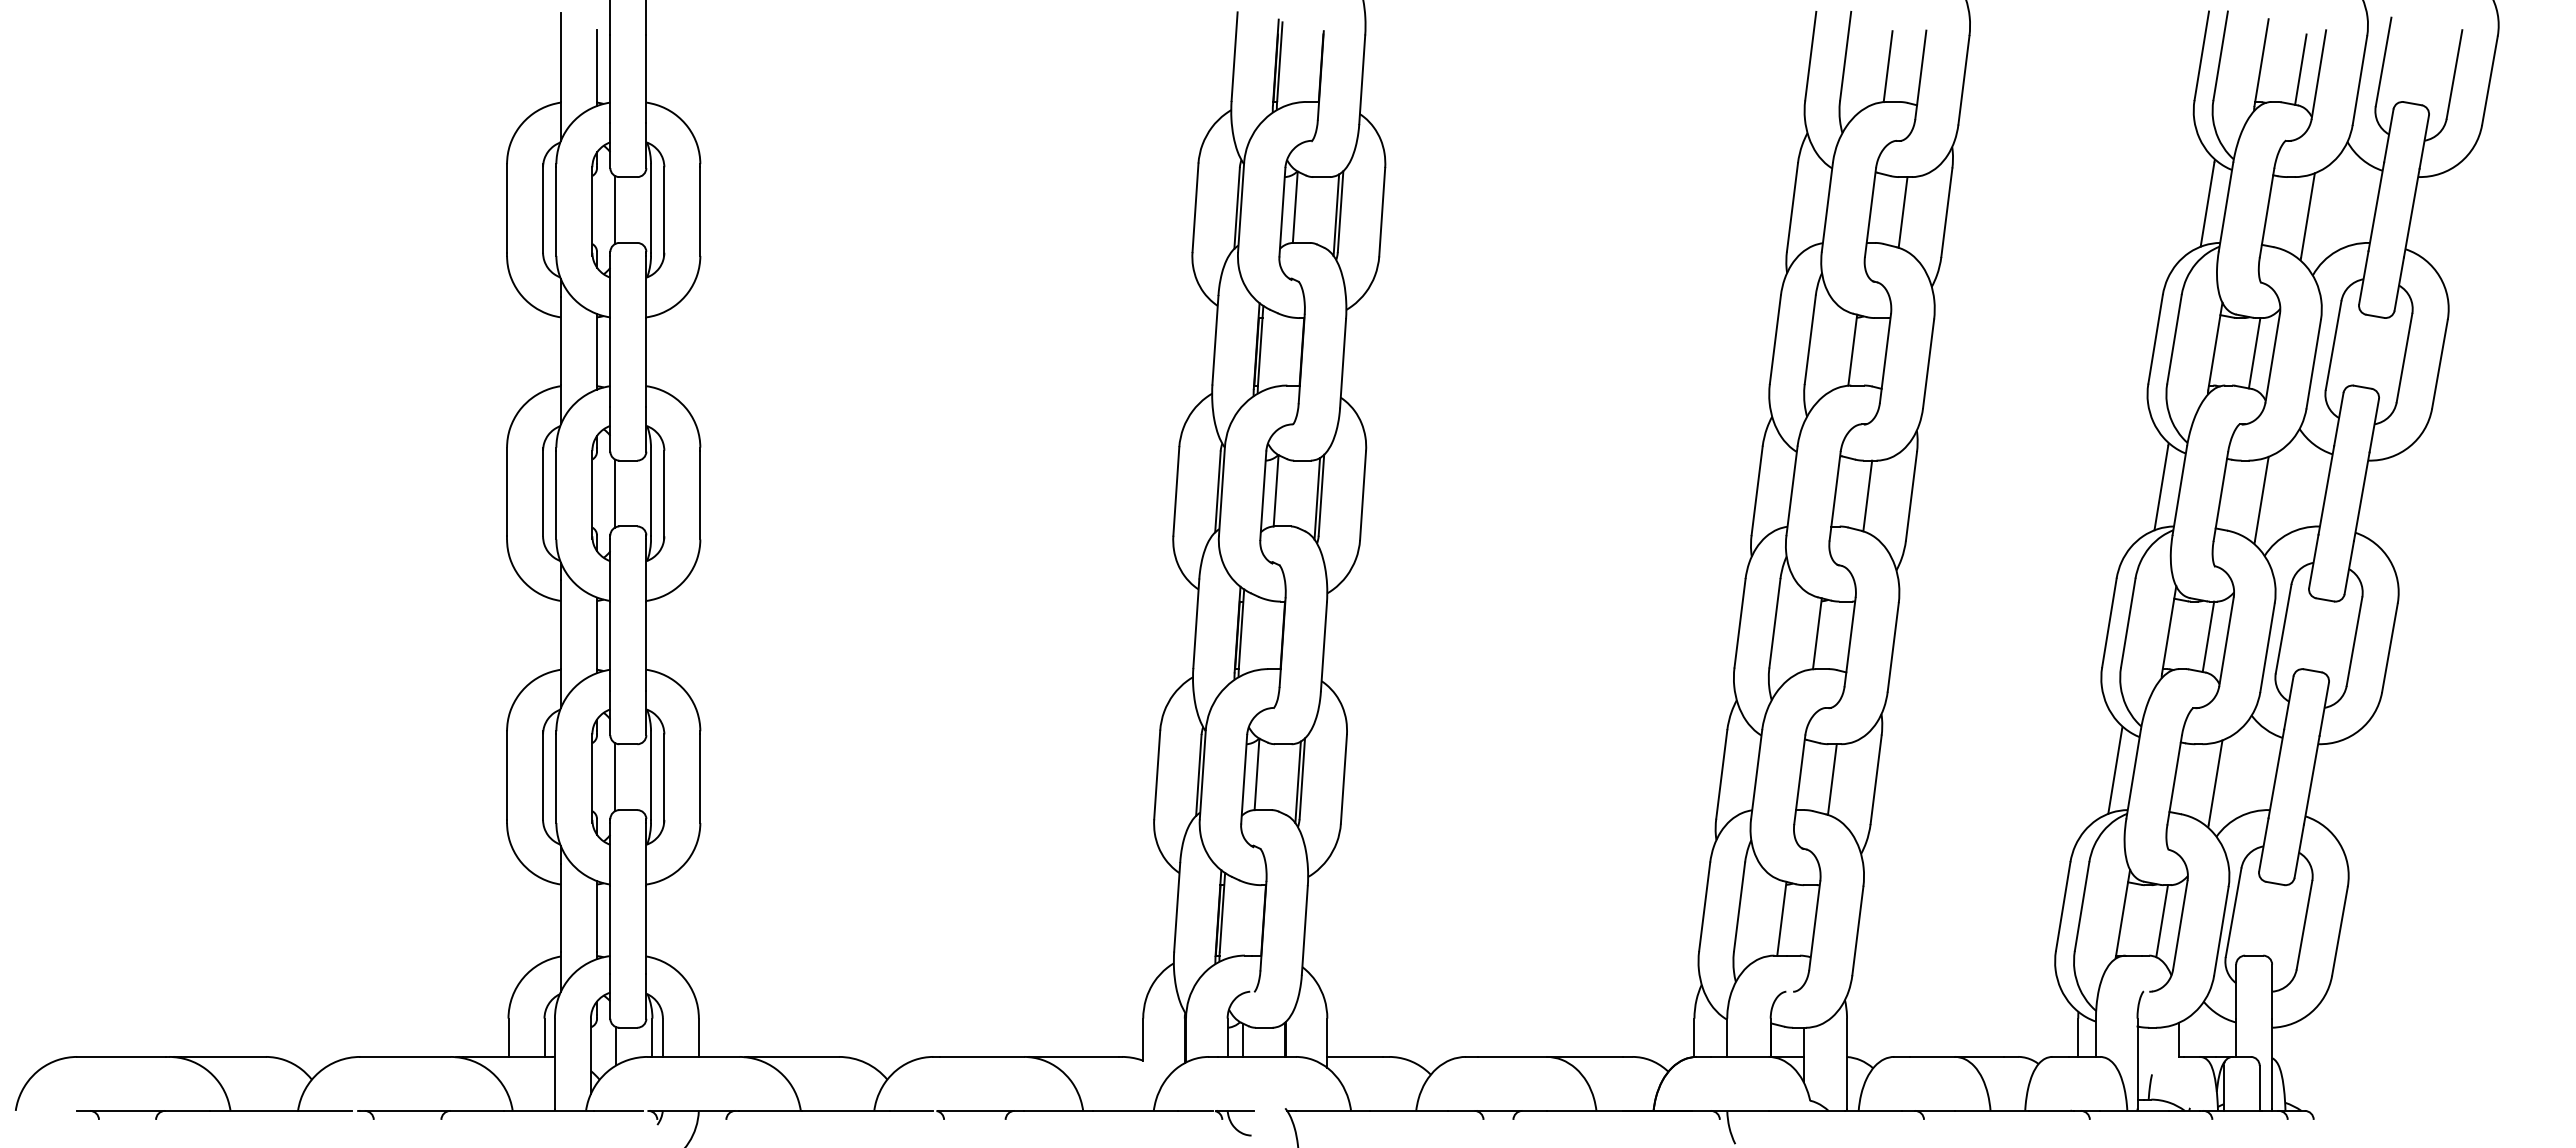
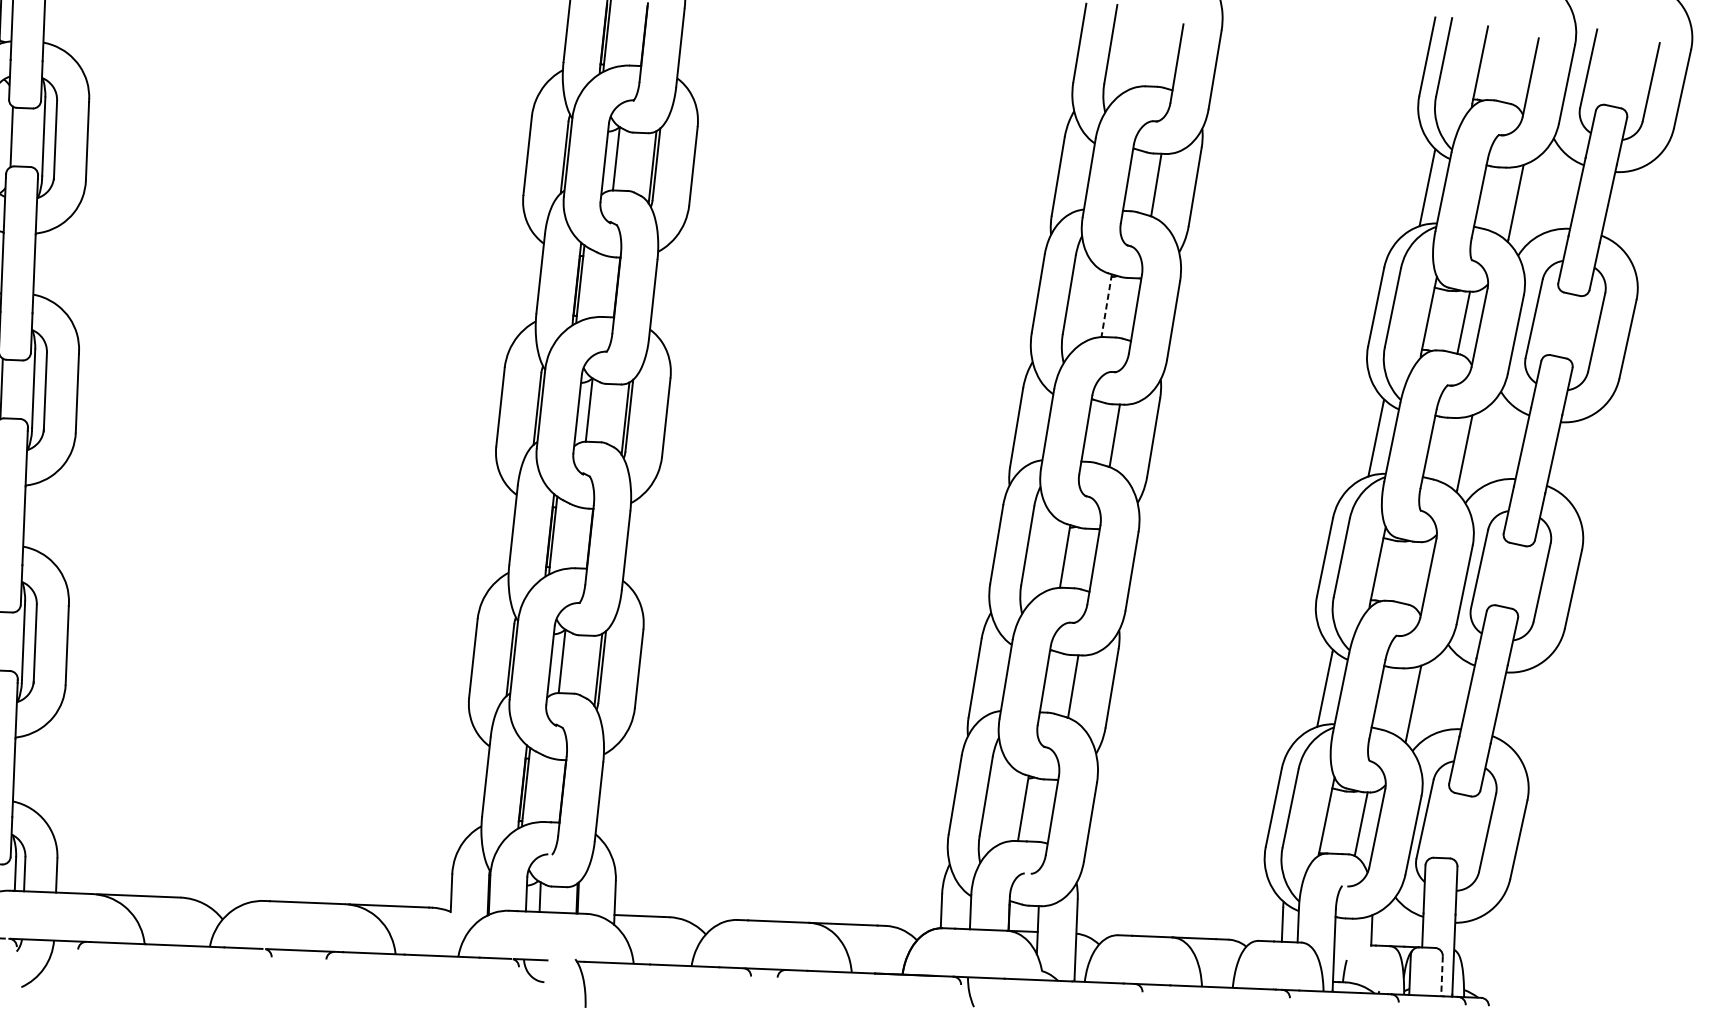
line: (1887, 66) -> (1147, 54), removed
line: (2300, 69) -> (1514, 72), removed
line: (1852, 350) -> (1106, 305), solid -> dashed
line: (2208, 636) -> (1412, 572), removed
line: (2259, 1088) -> (1441, 976), solid -> dashed

